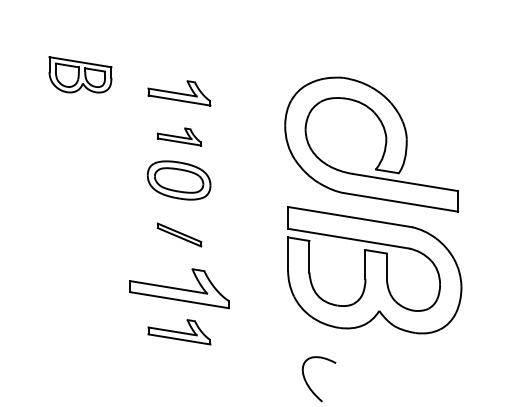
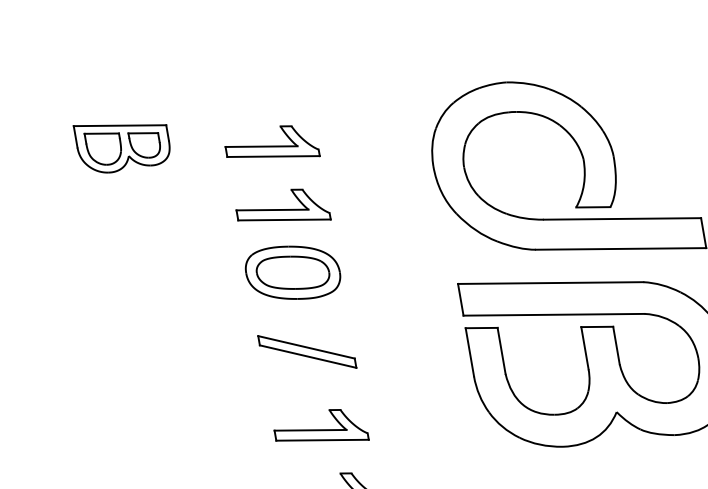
part: (179, 136) -> (282, 208), size x1.43
part: (179, 234) -> (307, 351), size x1.43
part: (179, 288) -> (320, 429), size x0.62

